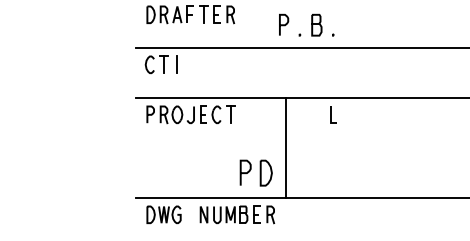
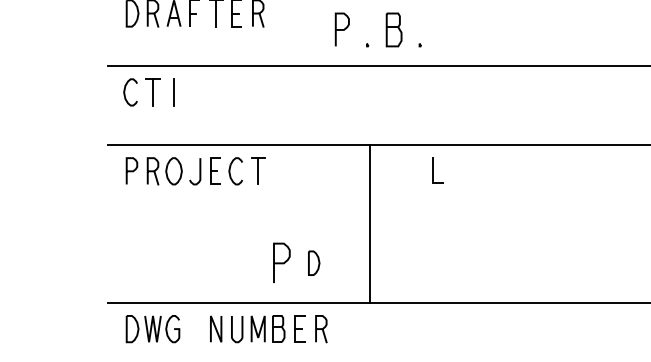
line: (331, 114) -> (434, 169), moved
line: (285, 148) -> (369, 224), moved
part: (265, 172) -> (313, 262), size x0.6

